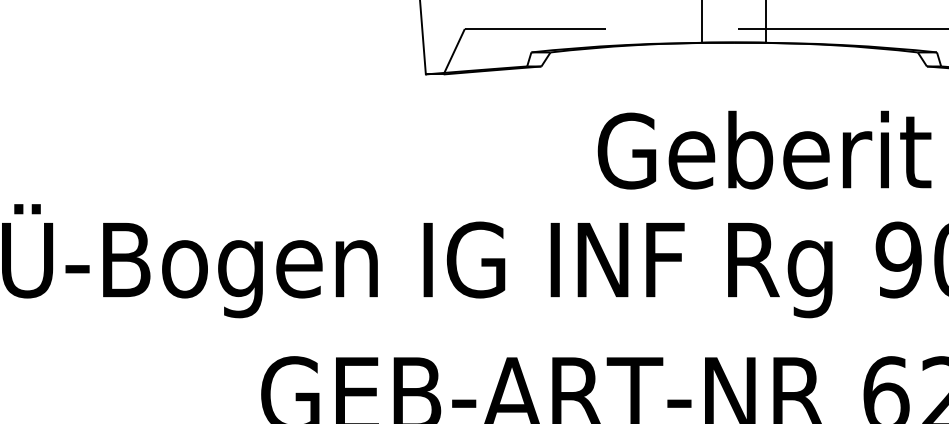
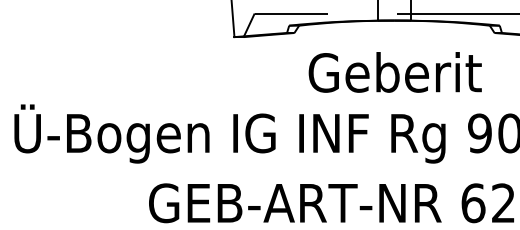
text: (763, 150) -> (394, 72), moved

